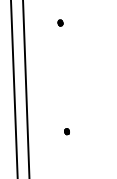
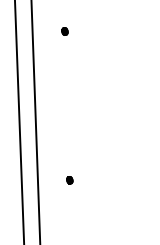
part: (60, 22) -> (64, 30), moved
part: (66, 131) -> (69, 179), moved

